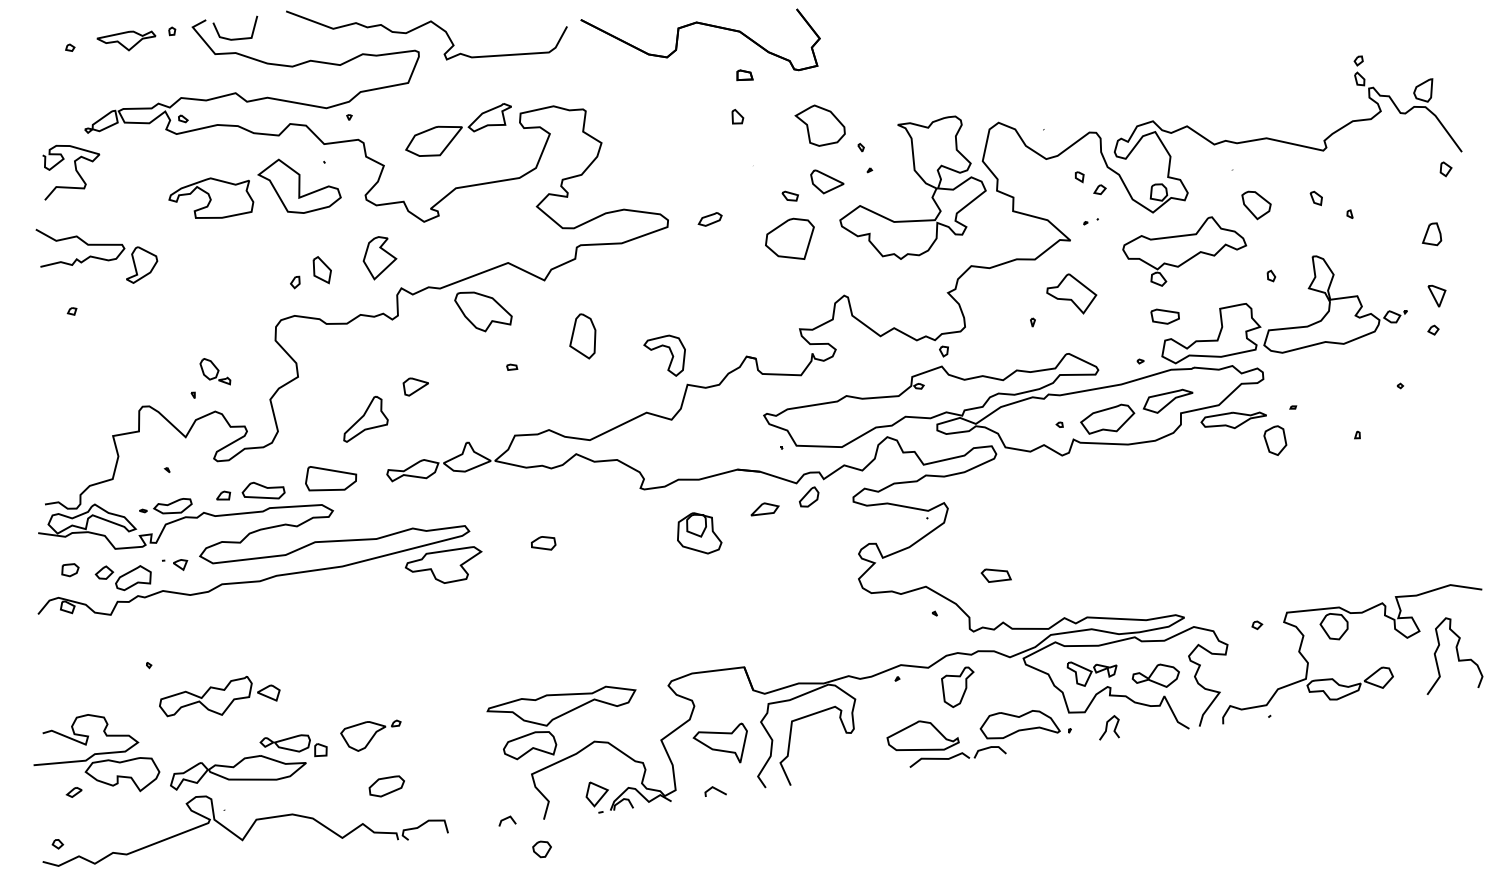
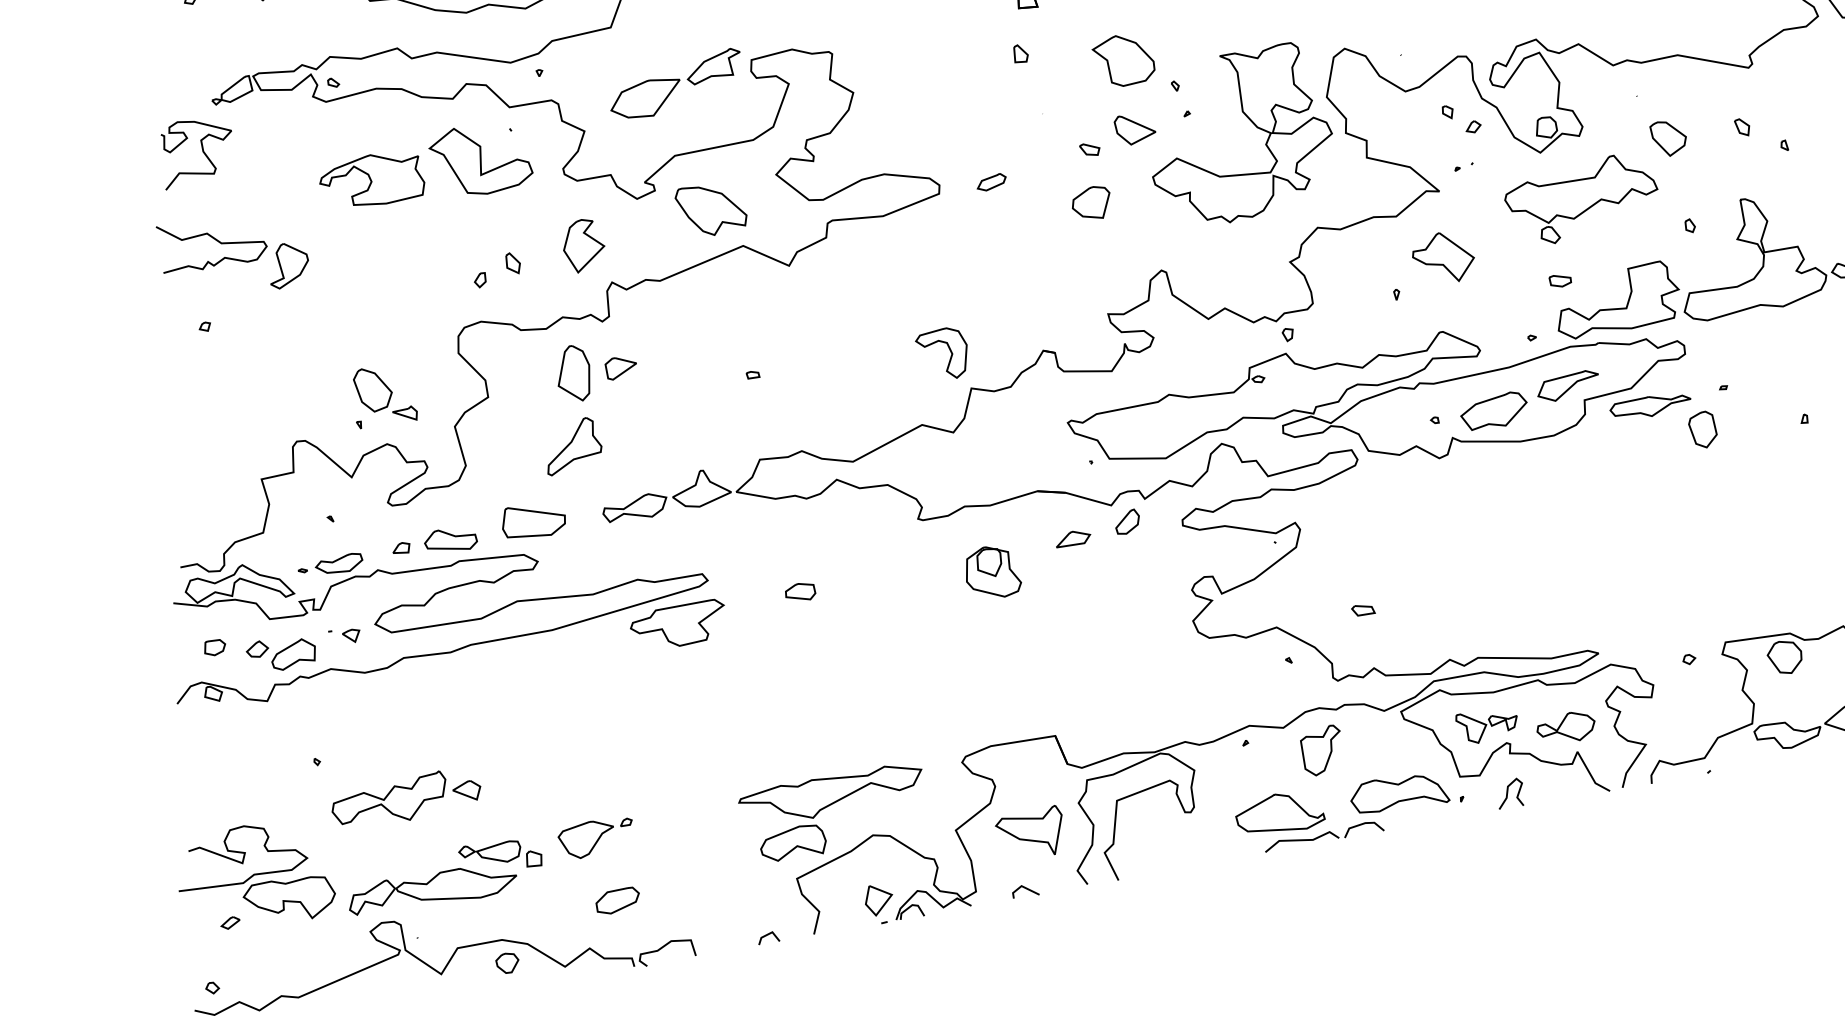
part: (789, 238) -> (1090, 202), size x0.62
part: (322, 269) -> (513, 262), size x0.62
part: (483, 311) -> (711, 210), moved
part: (1164, 316) -> (1559, 281), size x0.62
part: (582, 336) -> (573, 373), moved
part: (215, 371) -> (385, 394), size x1.67
part: (415, 386) -> (620, 368), moved
part: (996, 575) -> (1363, 610), size x0.62
part: (541, 849) -> (506, 963), moved

